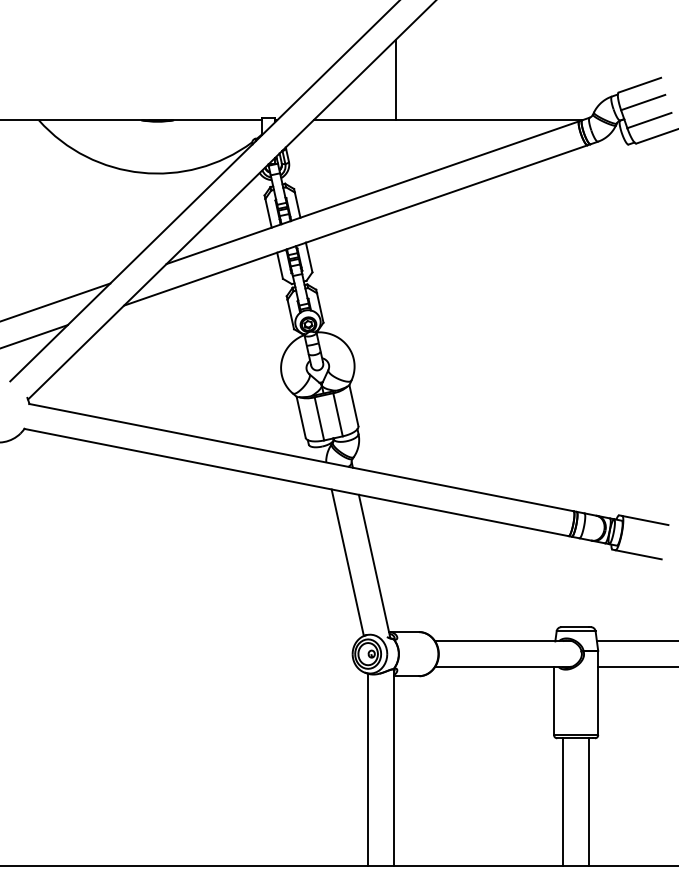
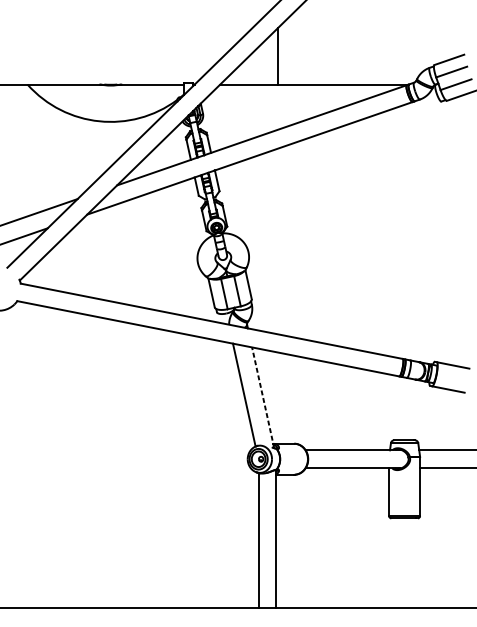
line: (374, 566) -> (263, 397), solid -> dashed
line: (563, 802) -> (395, 563), removed
line: (588, 802) -> (413, 563), removed

